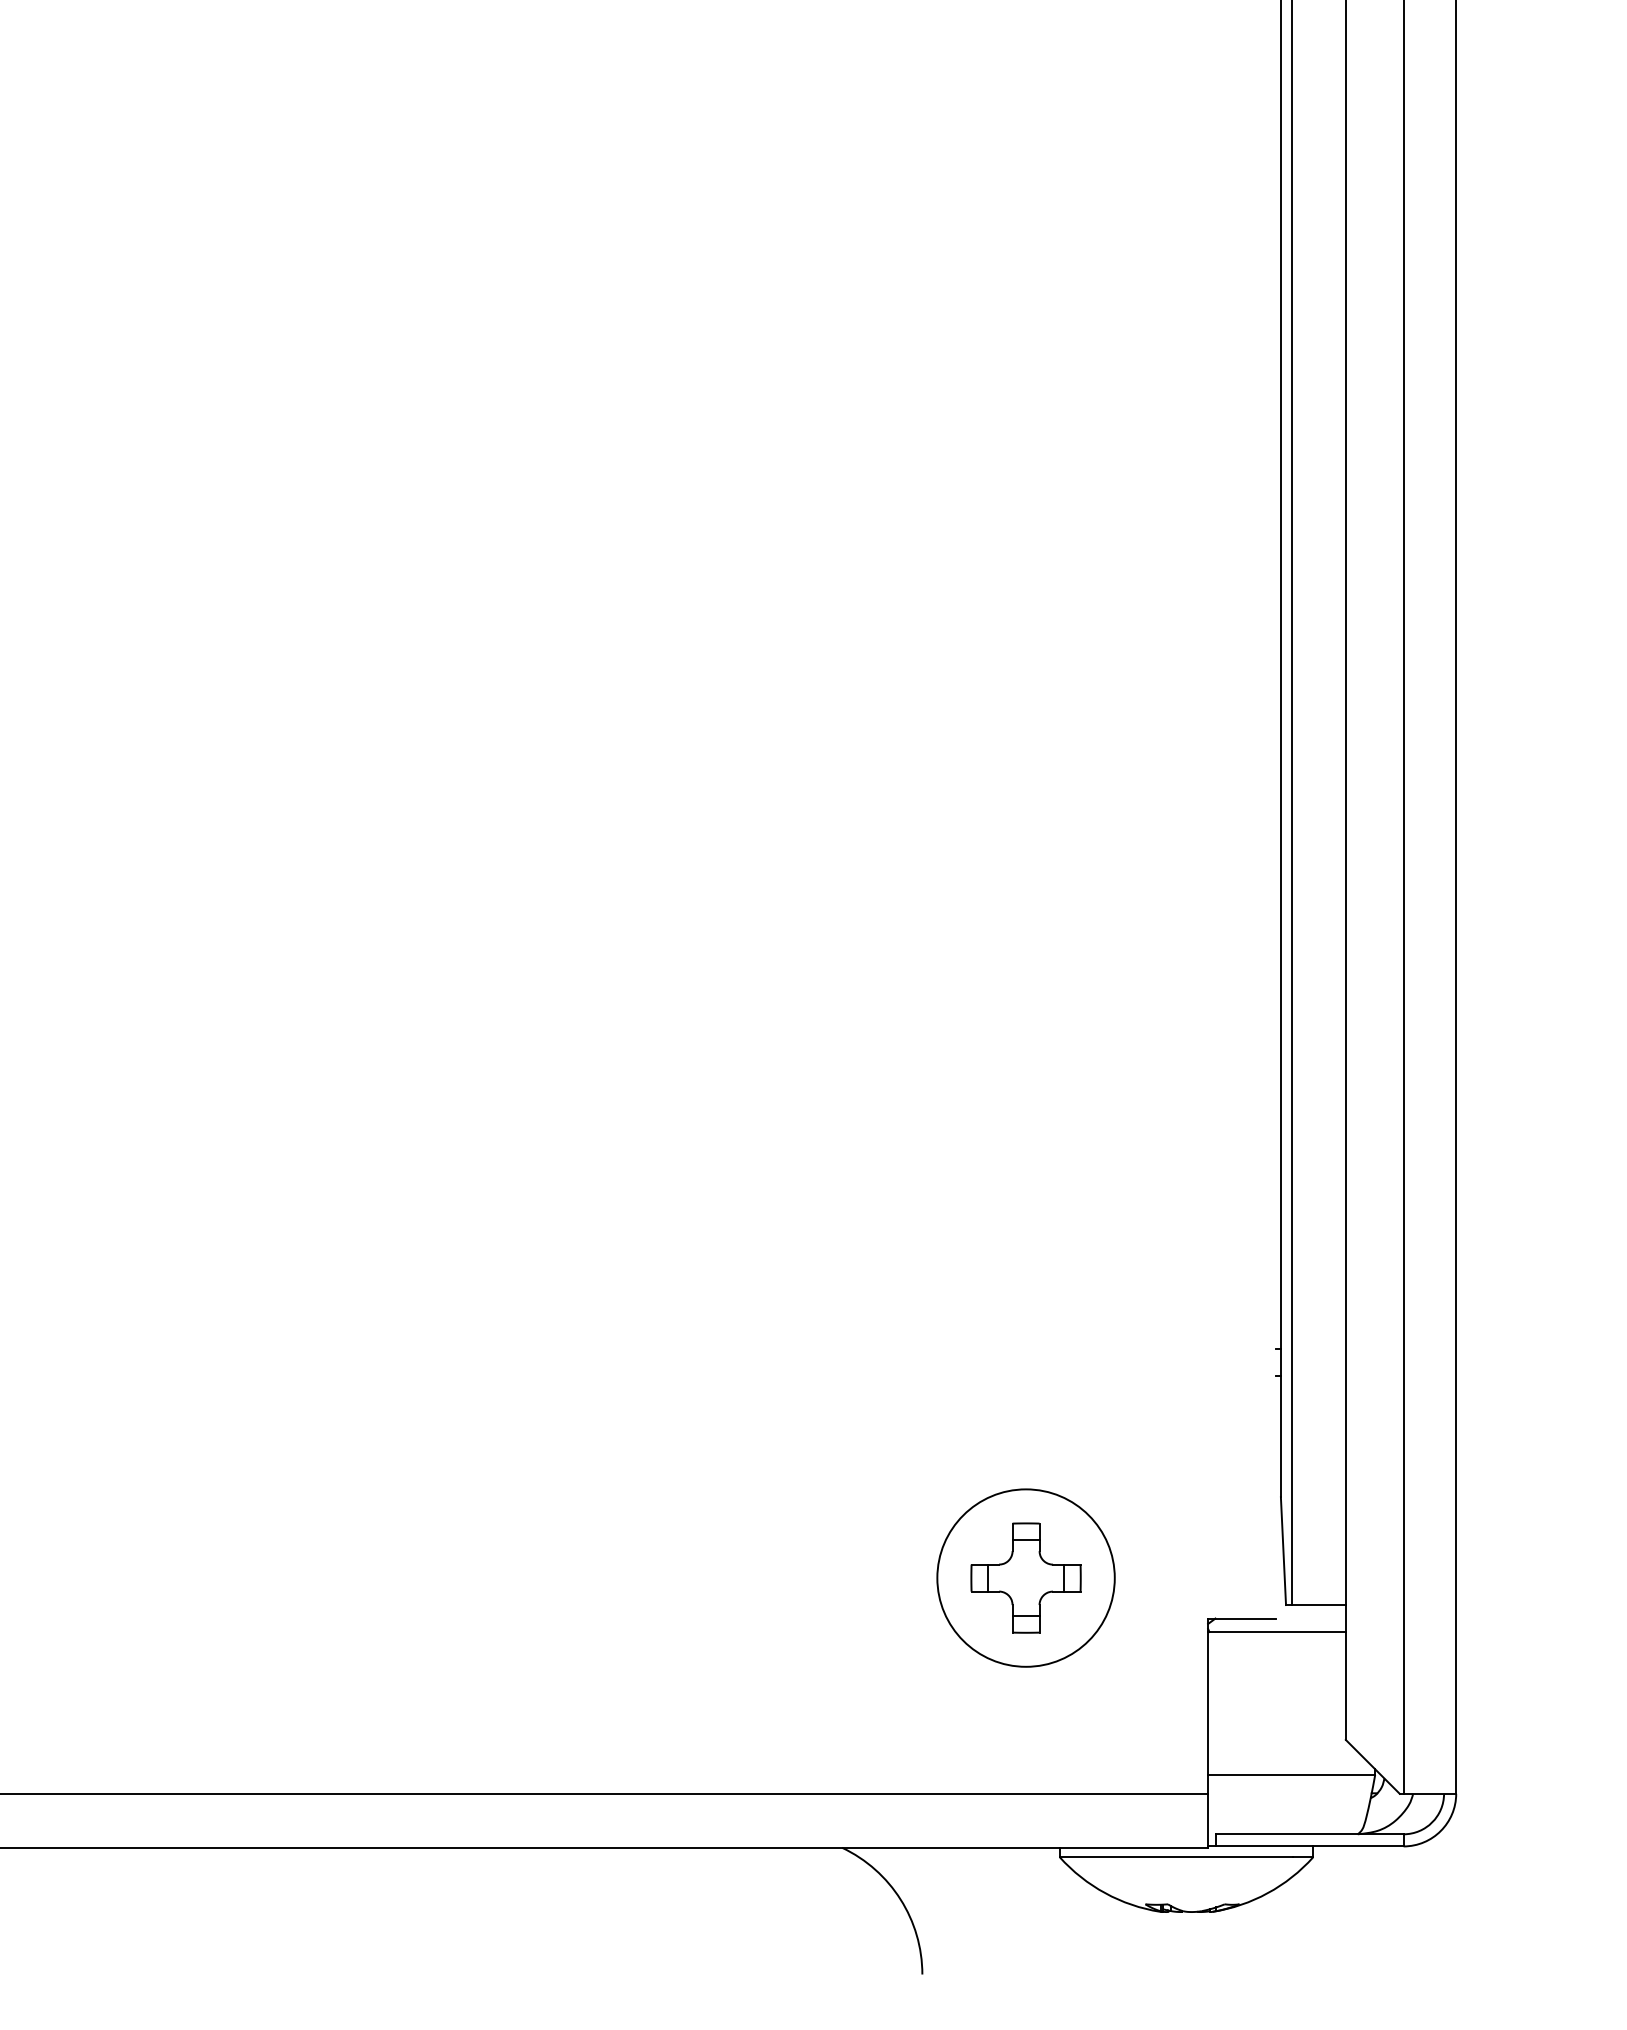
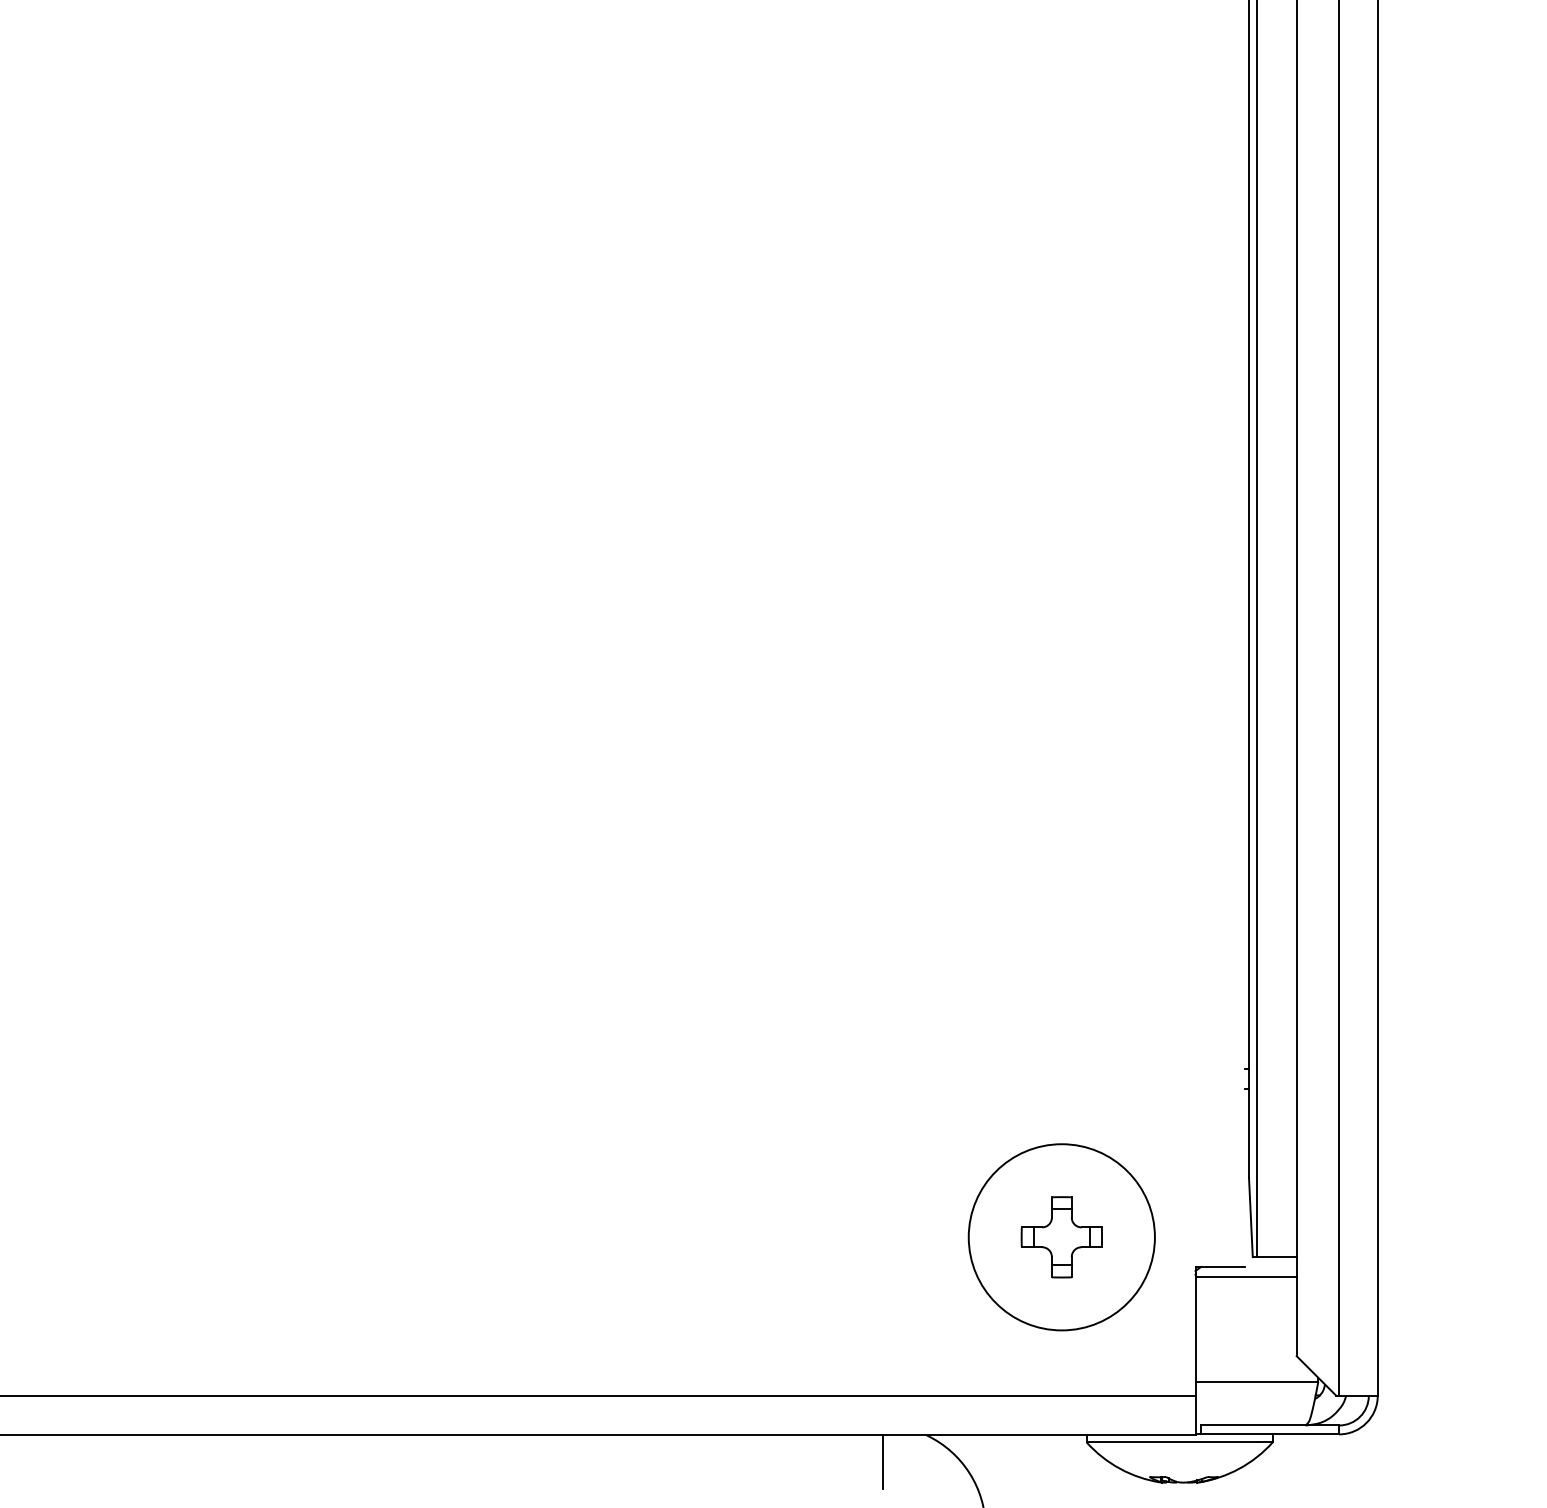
circle: (1025, 1578) -> (1061, 1237), size x1.43
line: (781, 1883) -> (882, 1461), added

